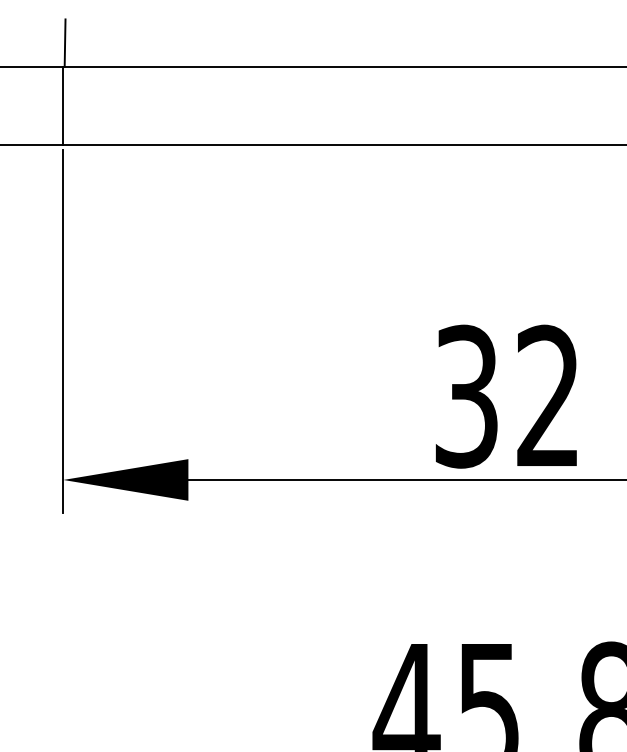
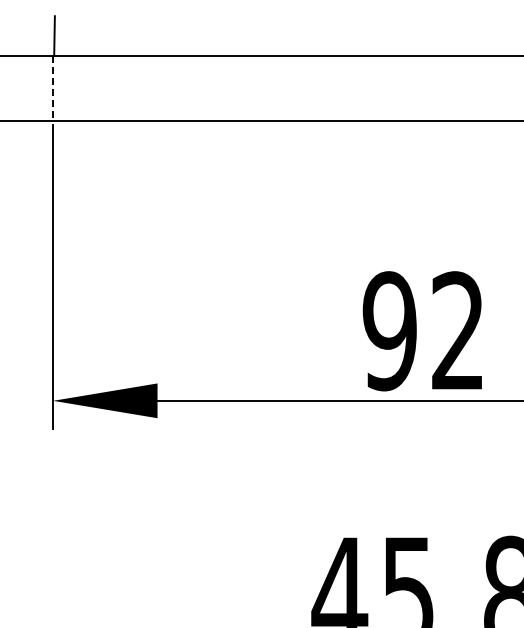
line: (63, 105) -> (53, 88), solid -> dashed
text: (466, 396) -> (389, 331), 32 -> 92

